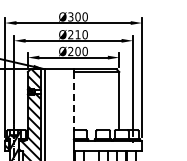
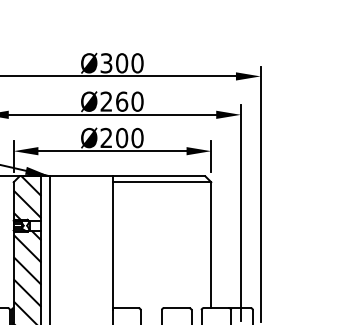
text: (77, 34) -> (120, 101), Ø210 -> Ø260
line: (73, 101) -> (112, 246), dashed -> solid

